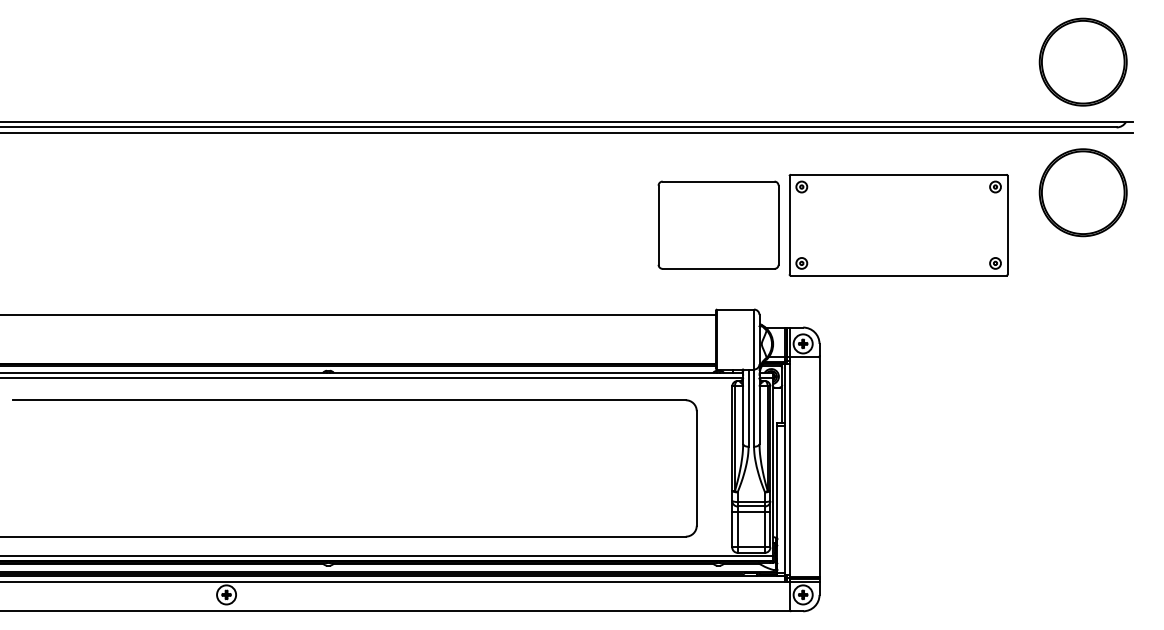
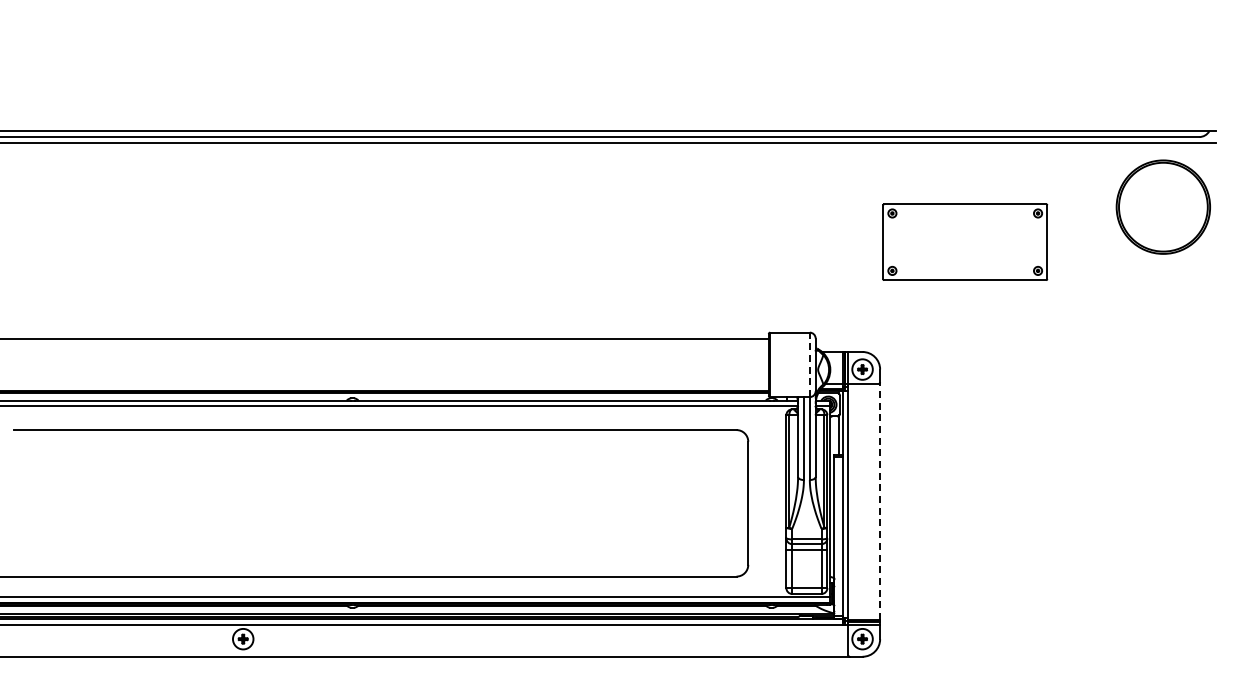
part: (1082, 61) -> (1162, 66), removed
part: (718, 224) -> (771, 241), removed
part: (899, 225) -> (965, 242), size x0.7
line: (753, 339) -> (809, 364), solid -> dashed
line: (819, 466) -> (880, 501), solid -> dashed

